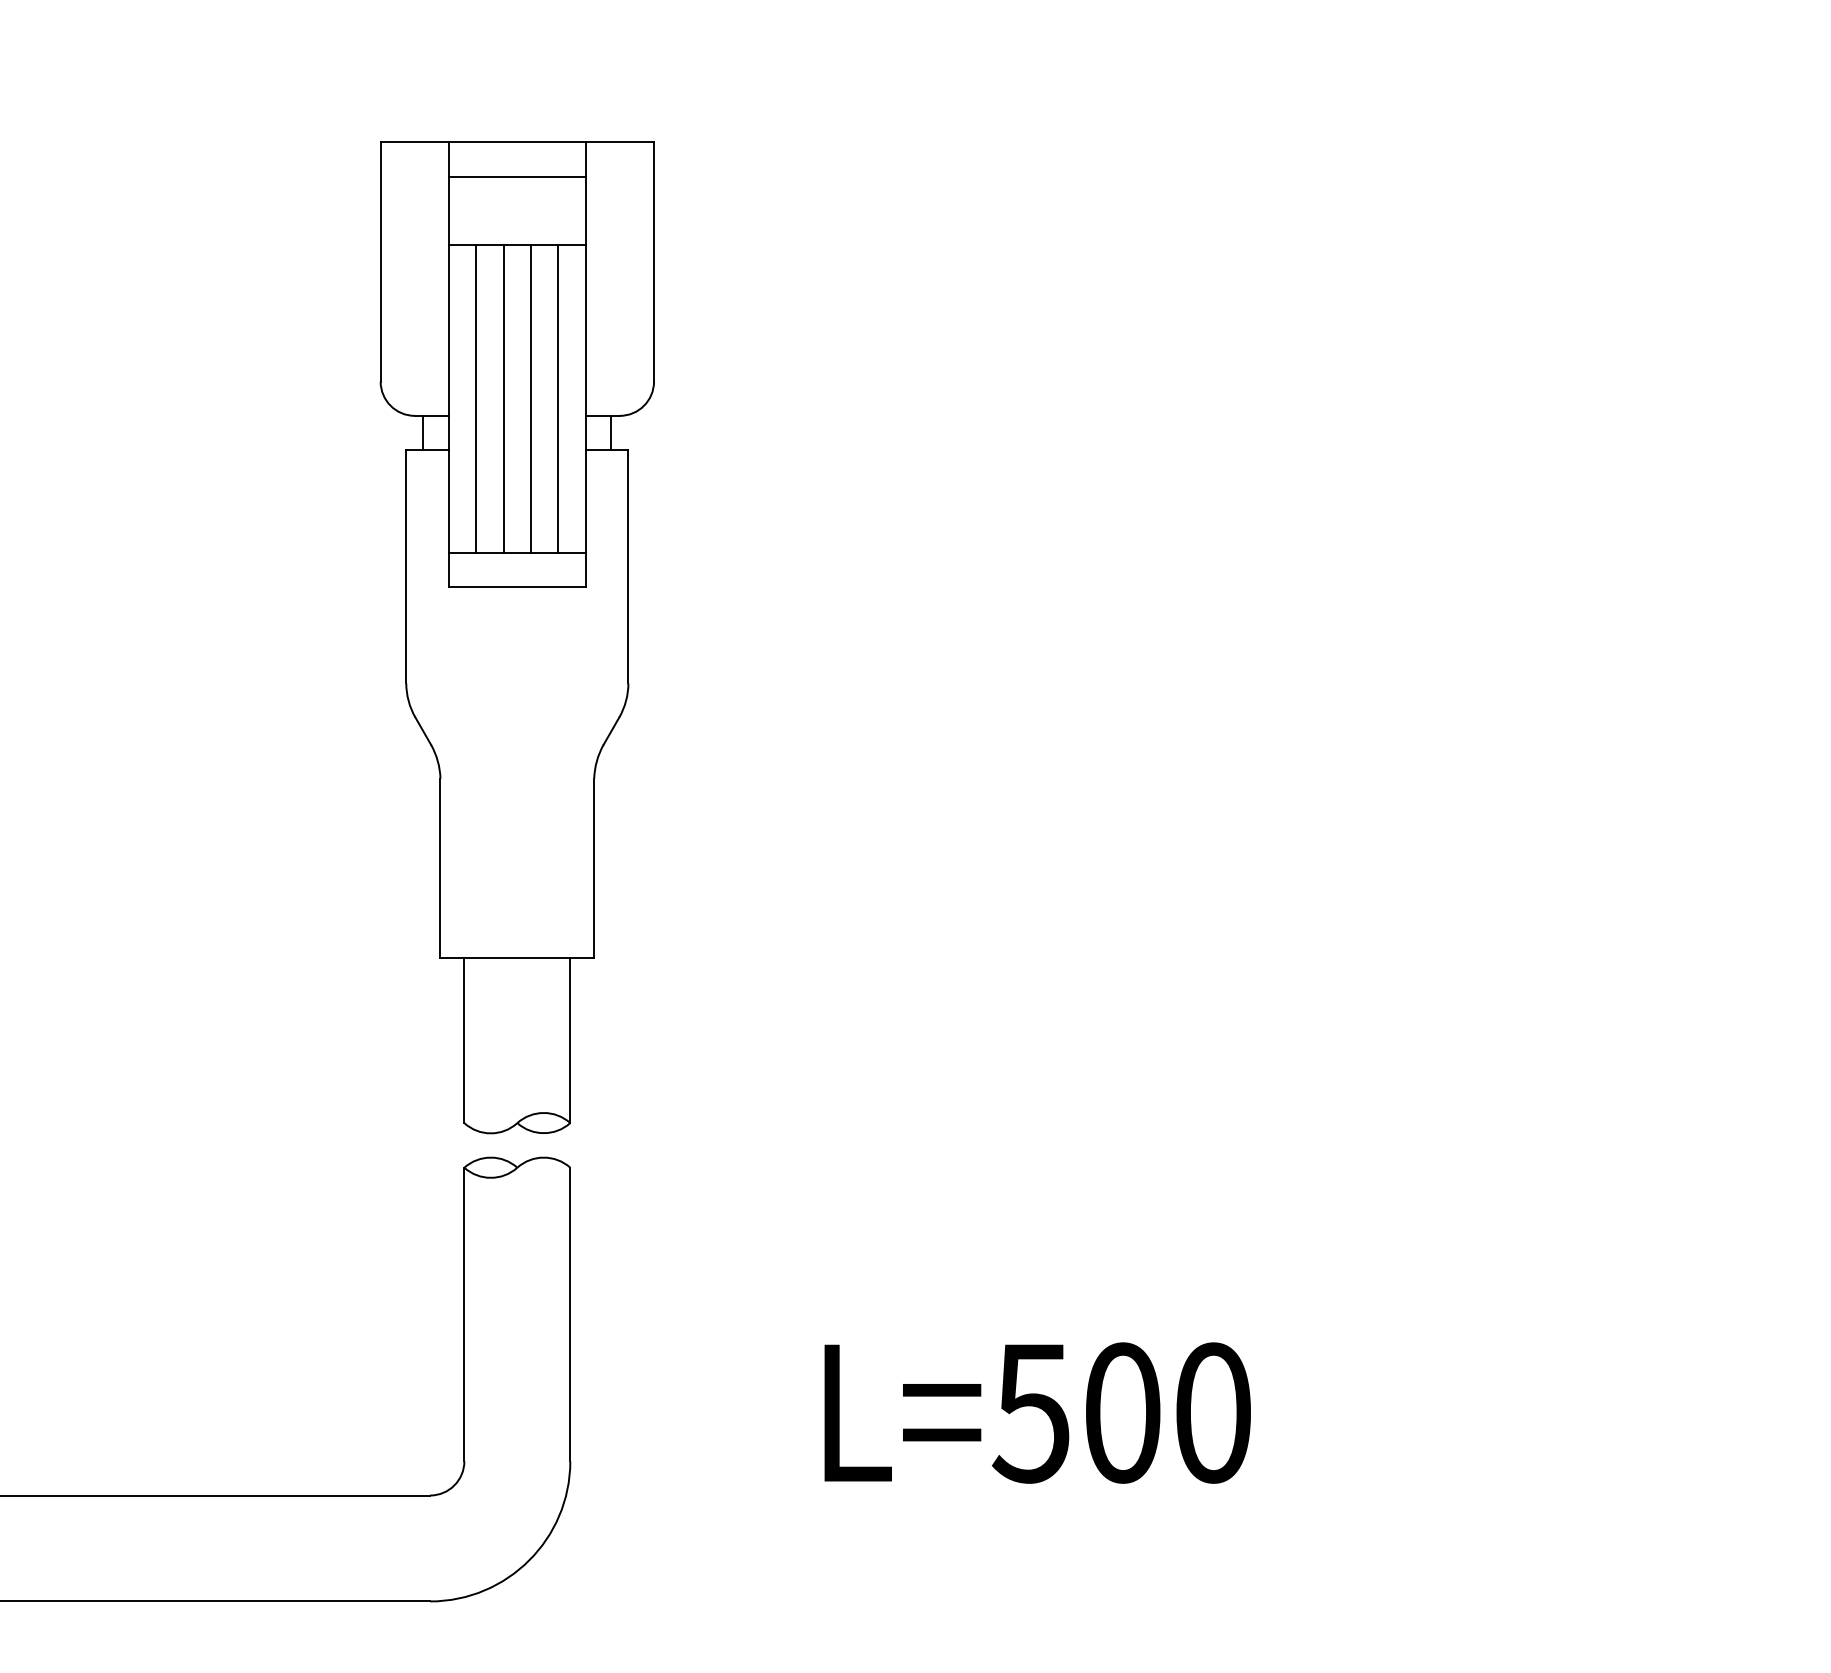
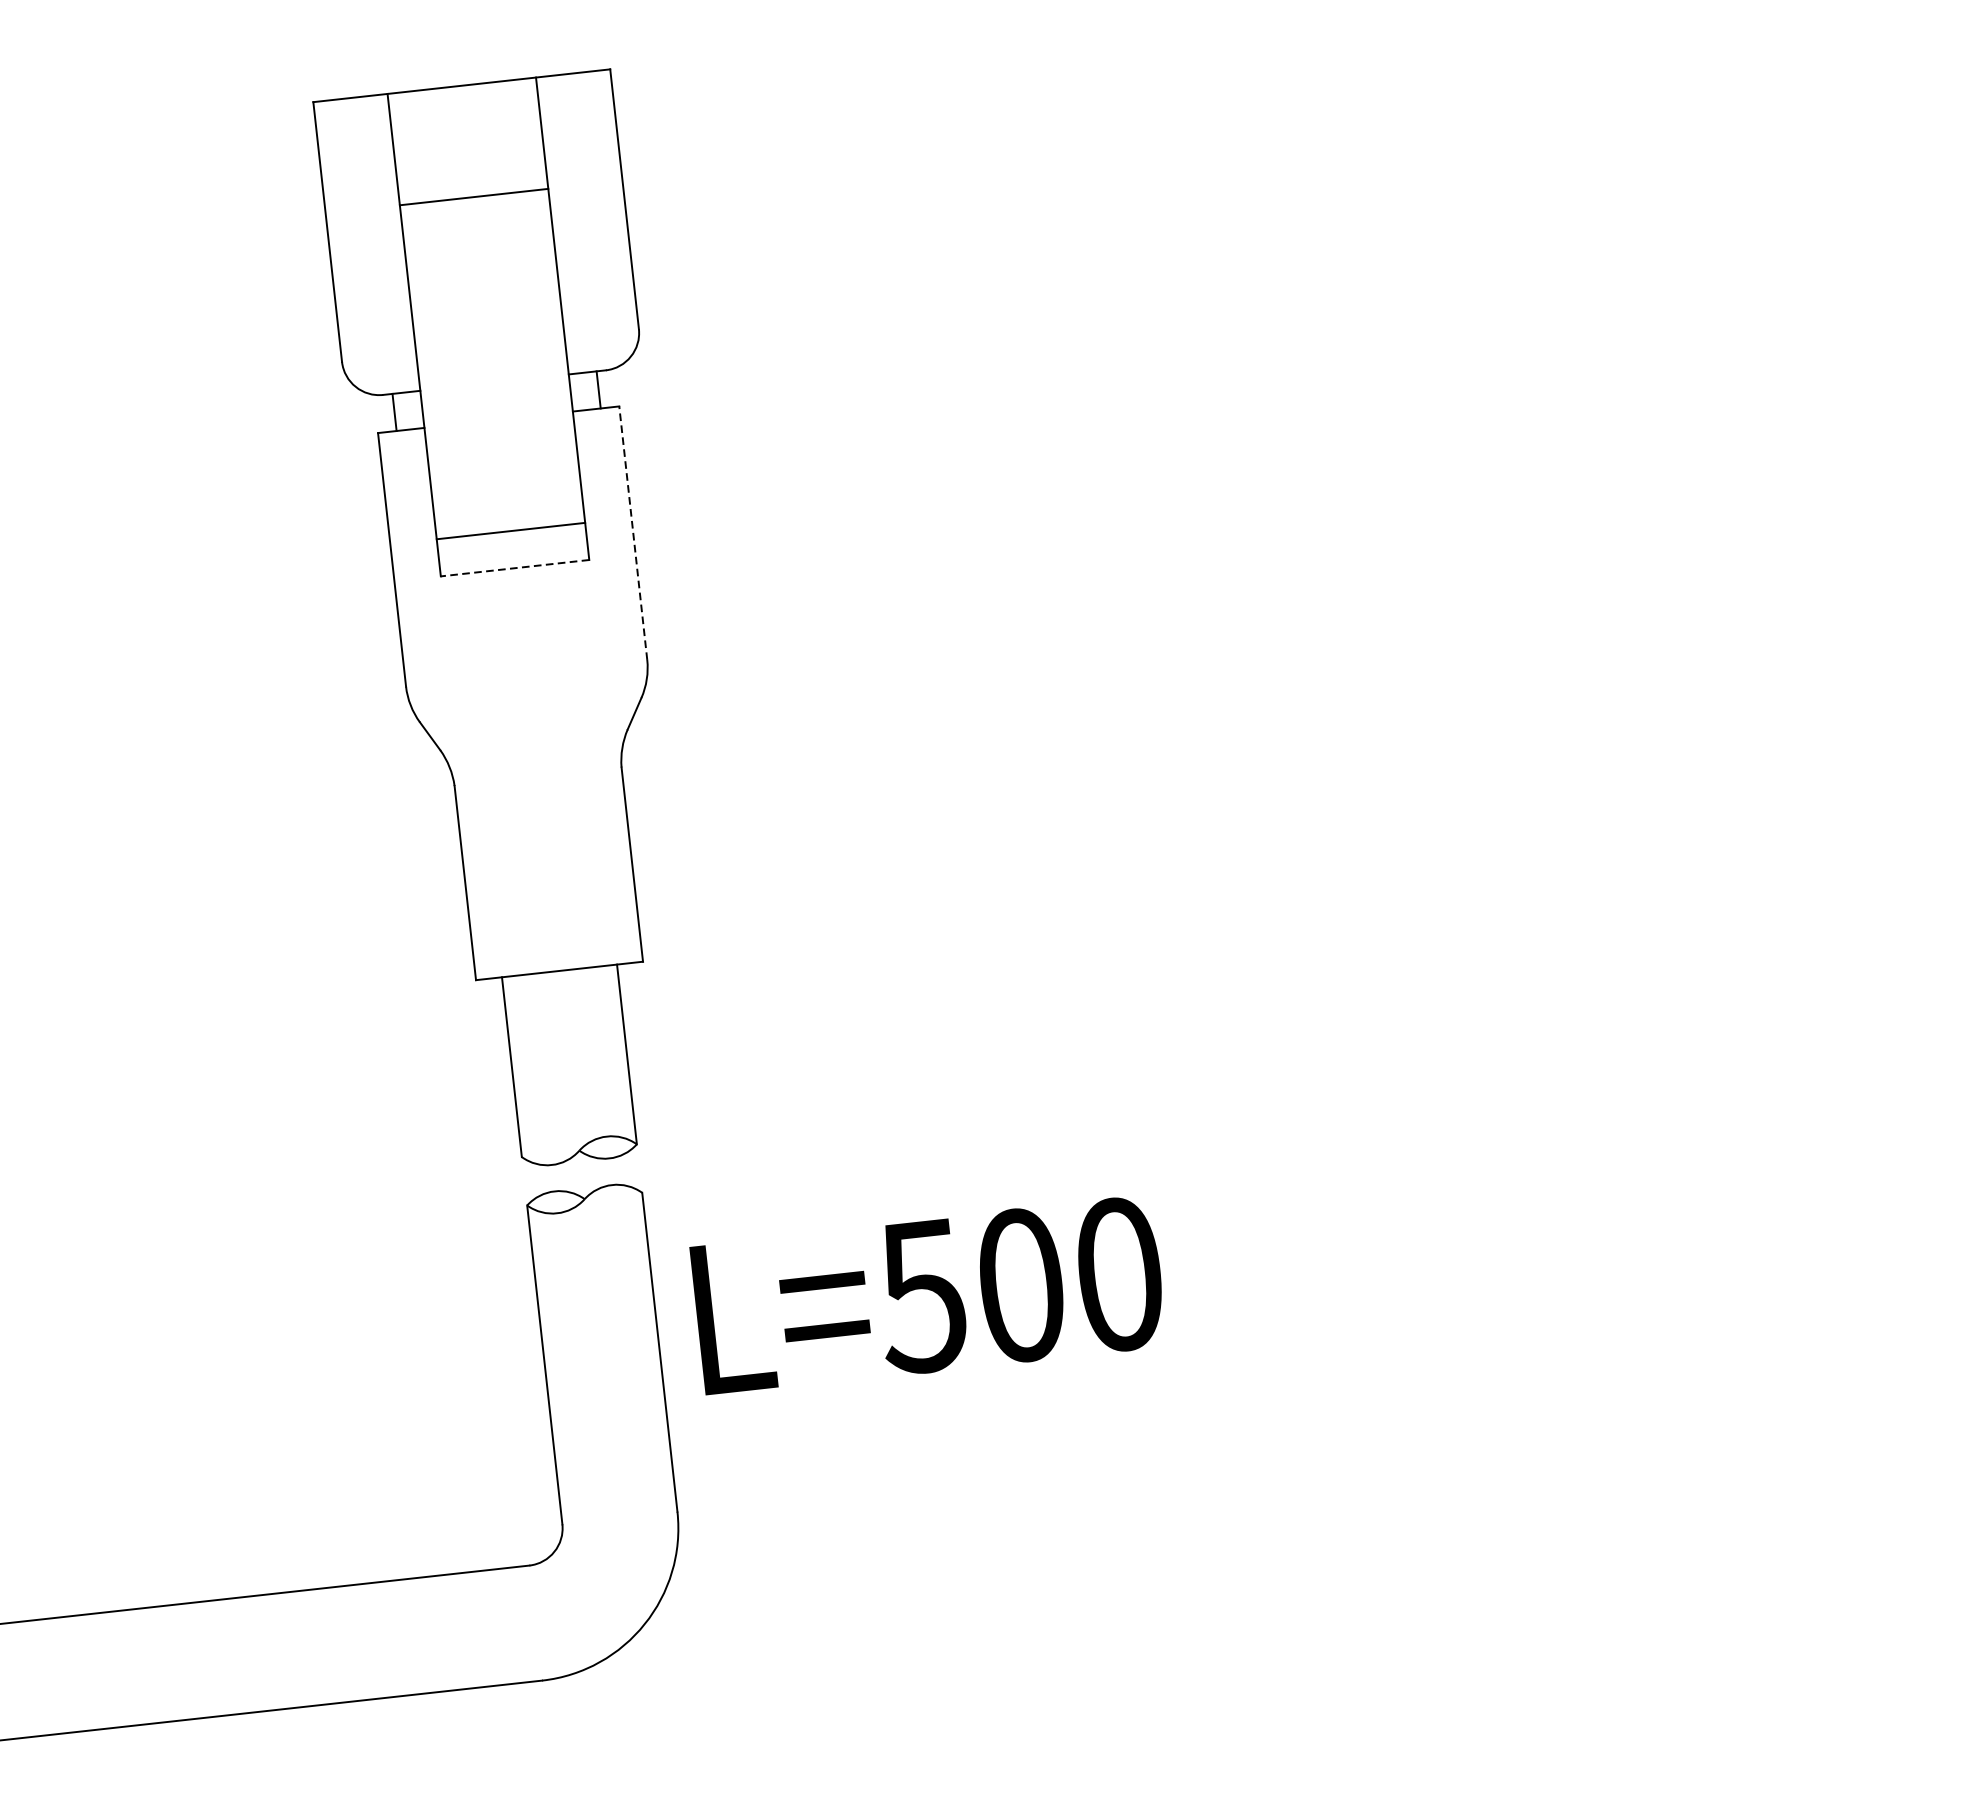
line: (517, 176) -> (466, 122), removed
line: (476, 398) -> (448, 368), removed
line: (503, 398) -> (477, 365), removed
line: (531, 398) -> (507, 362), removed
line: (558, 398) -> (537, 358), removed
line: (628, 566) -> (633, 532), solid -> dashed
line: (516, 586) -> (514, 568), solid -> dashed
text: (1037, 1412) -> (928, 1295), moved

